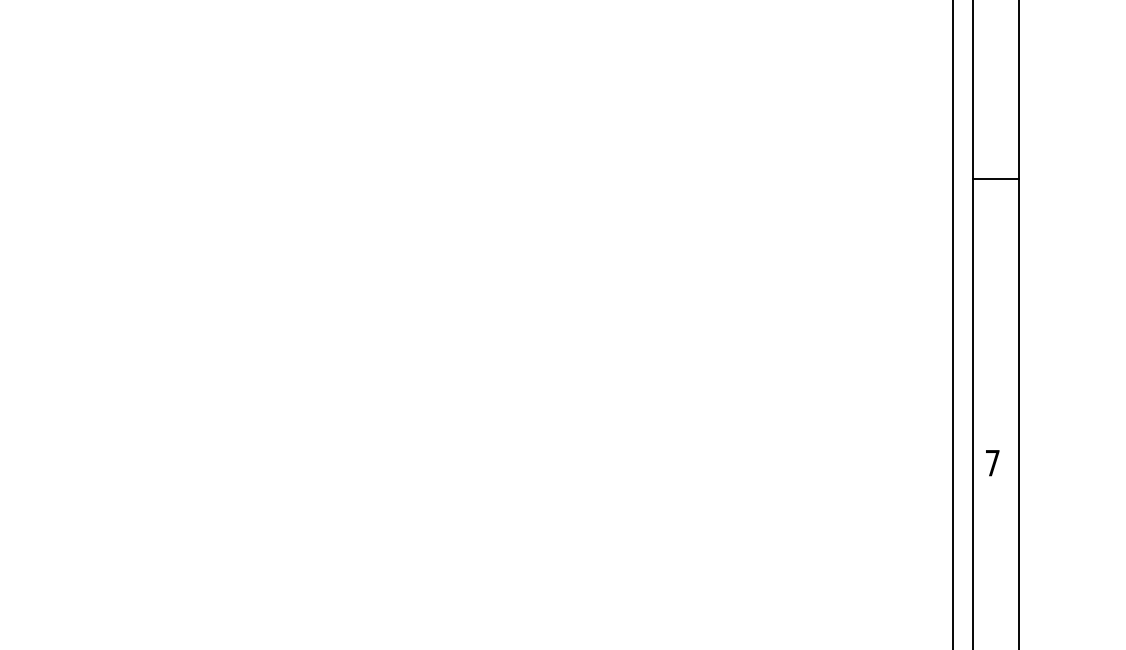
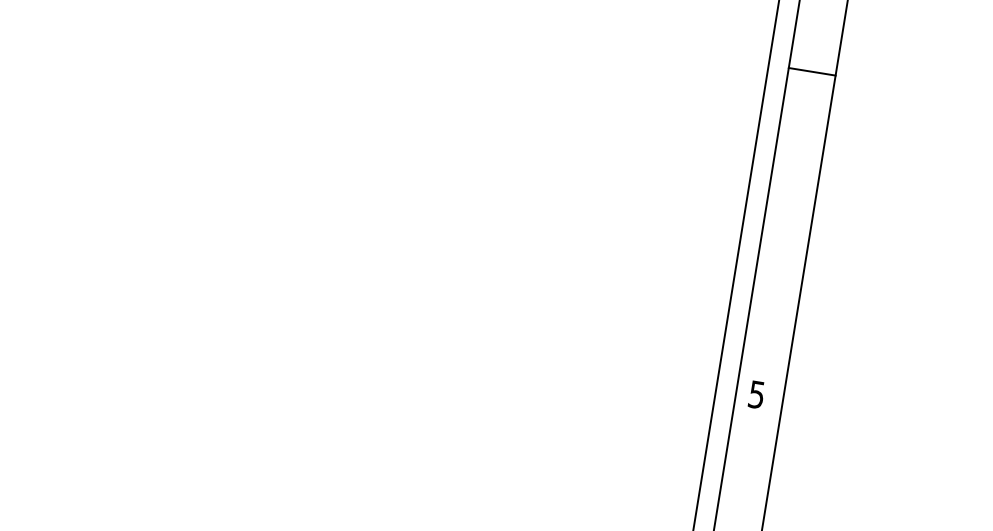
line: (995, 178) -> (812, 71), moved
text: (992, 463) -> (756, 395), 7 -> 5

